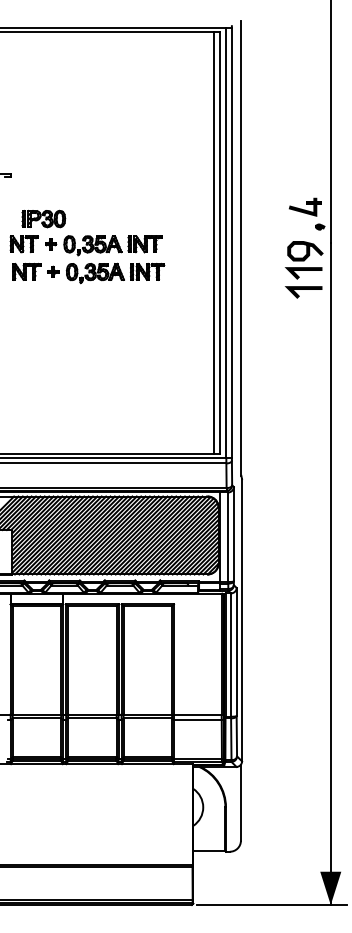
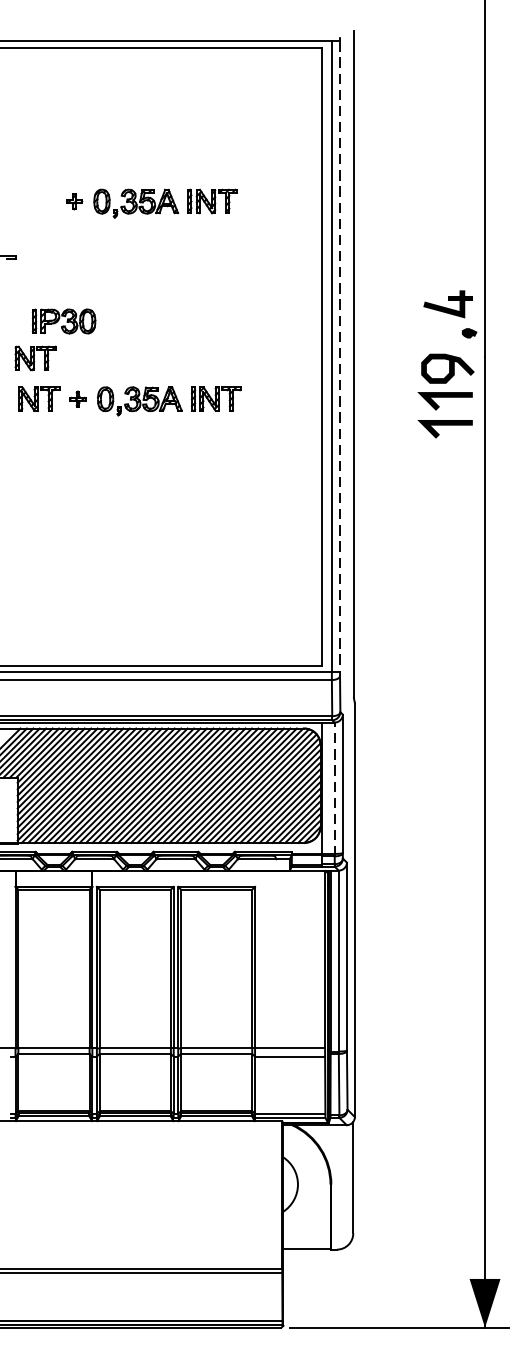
line: (214, 242) -> (314, 355), removed
line: (231, 242) -> (339, 355), solid -> dashed
part: (103, 245) -> (151, 203), moved
line: (228, 538) -> (335, 790), solid -> dashed

